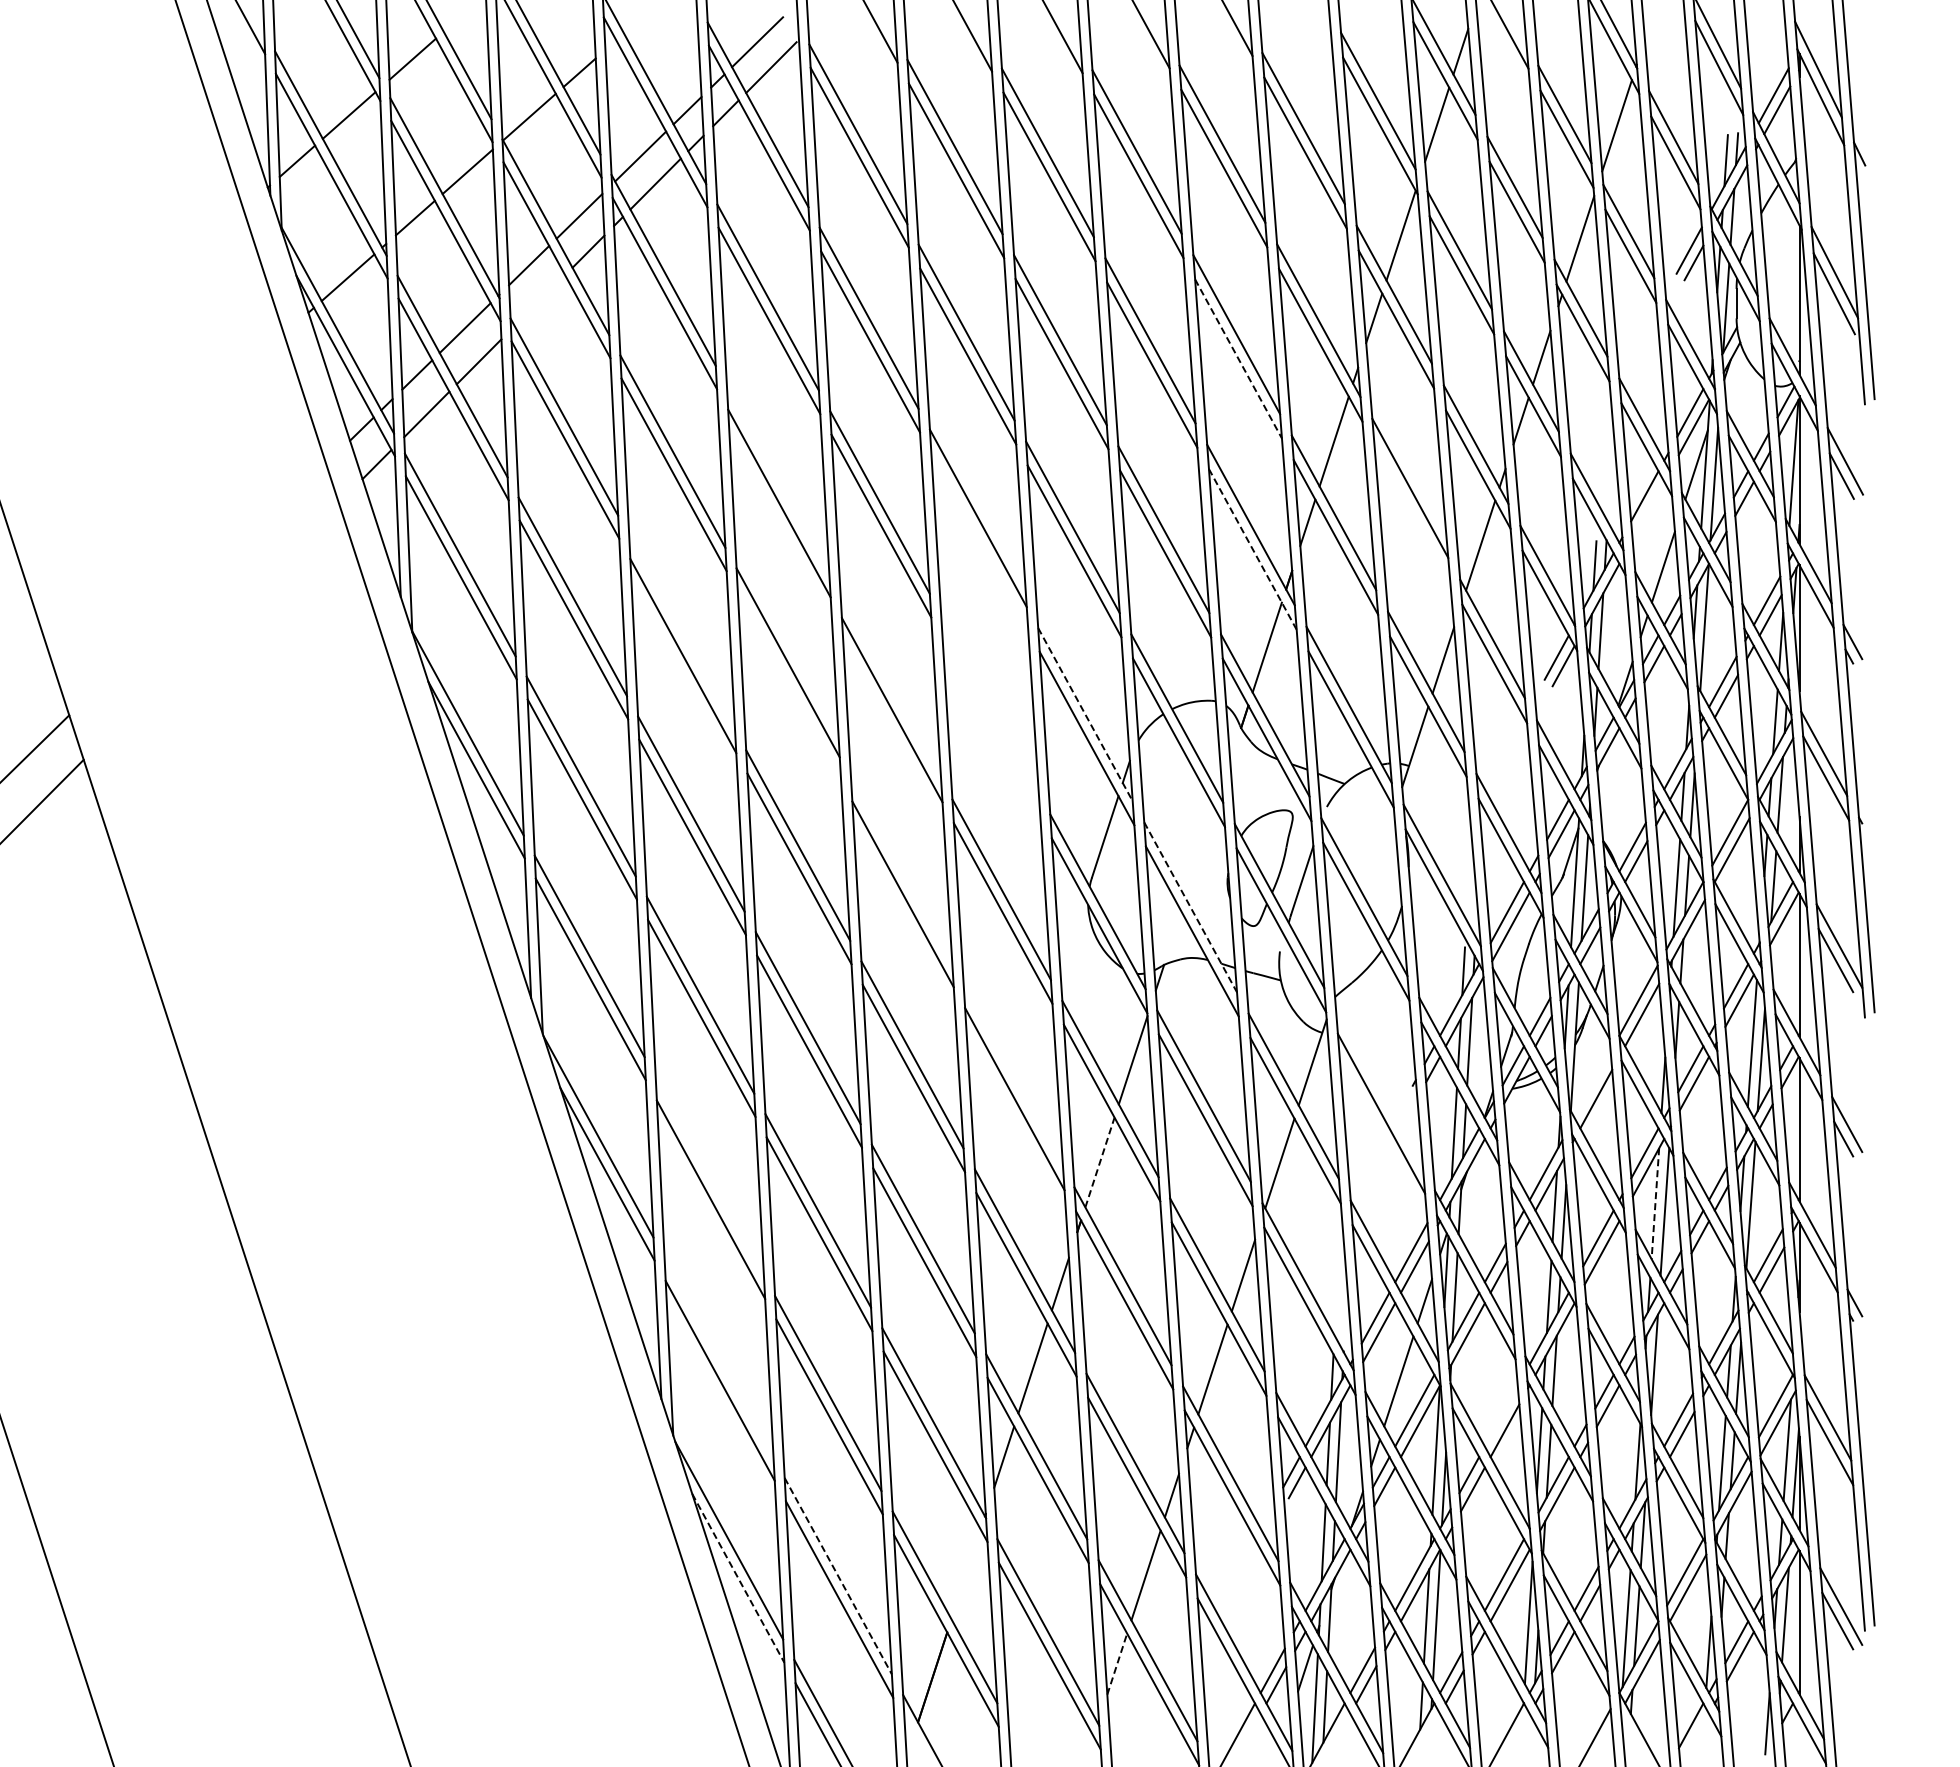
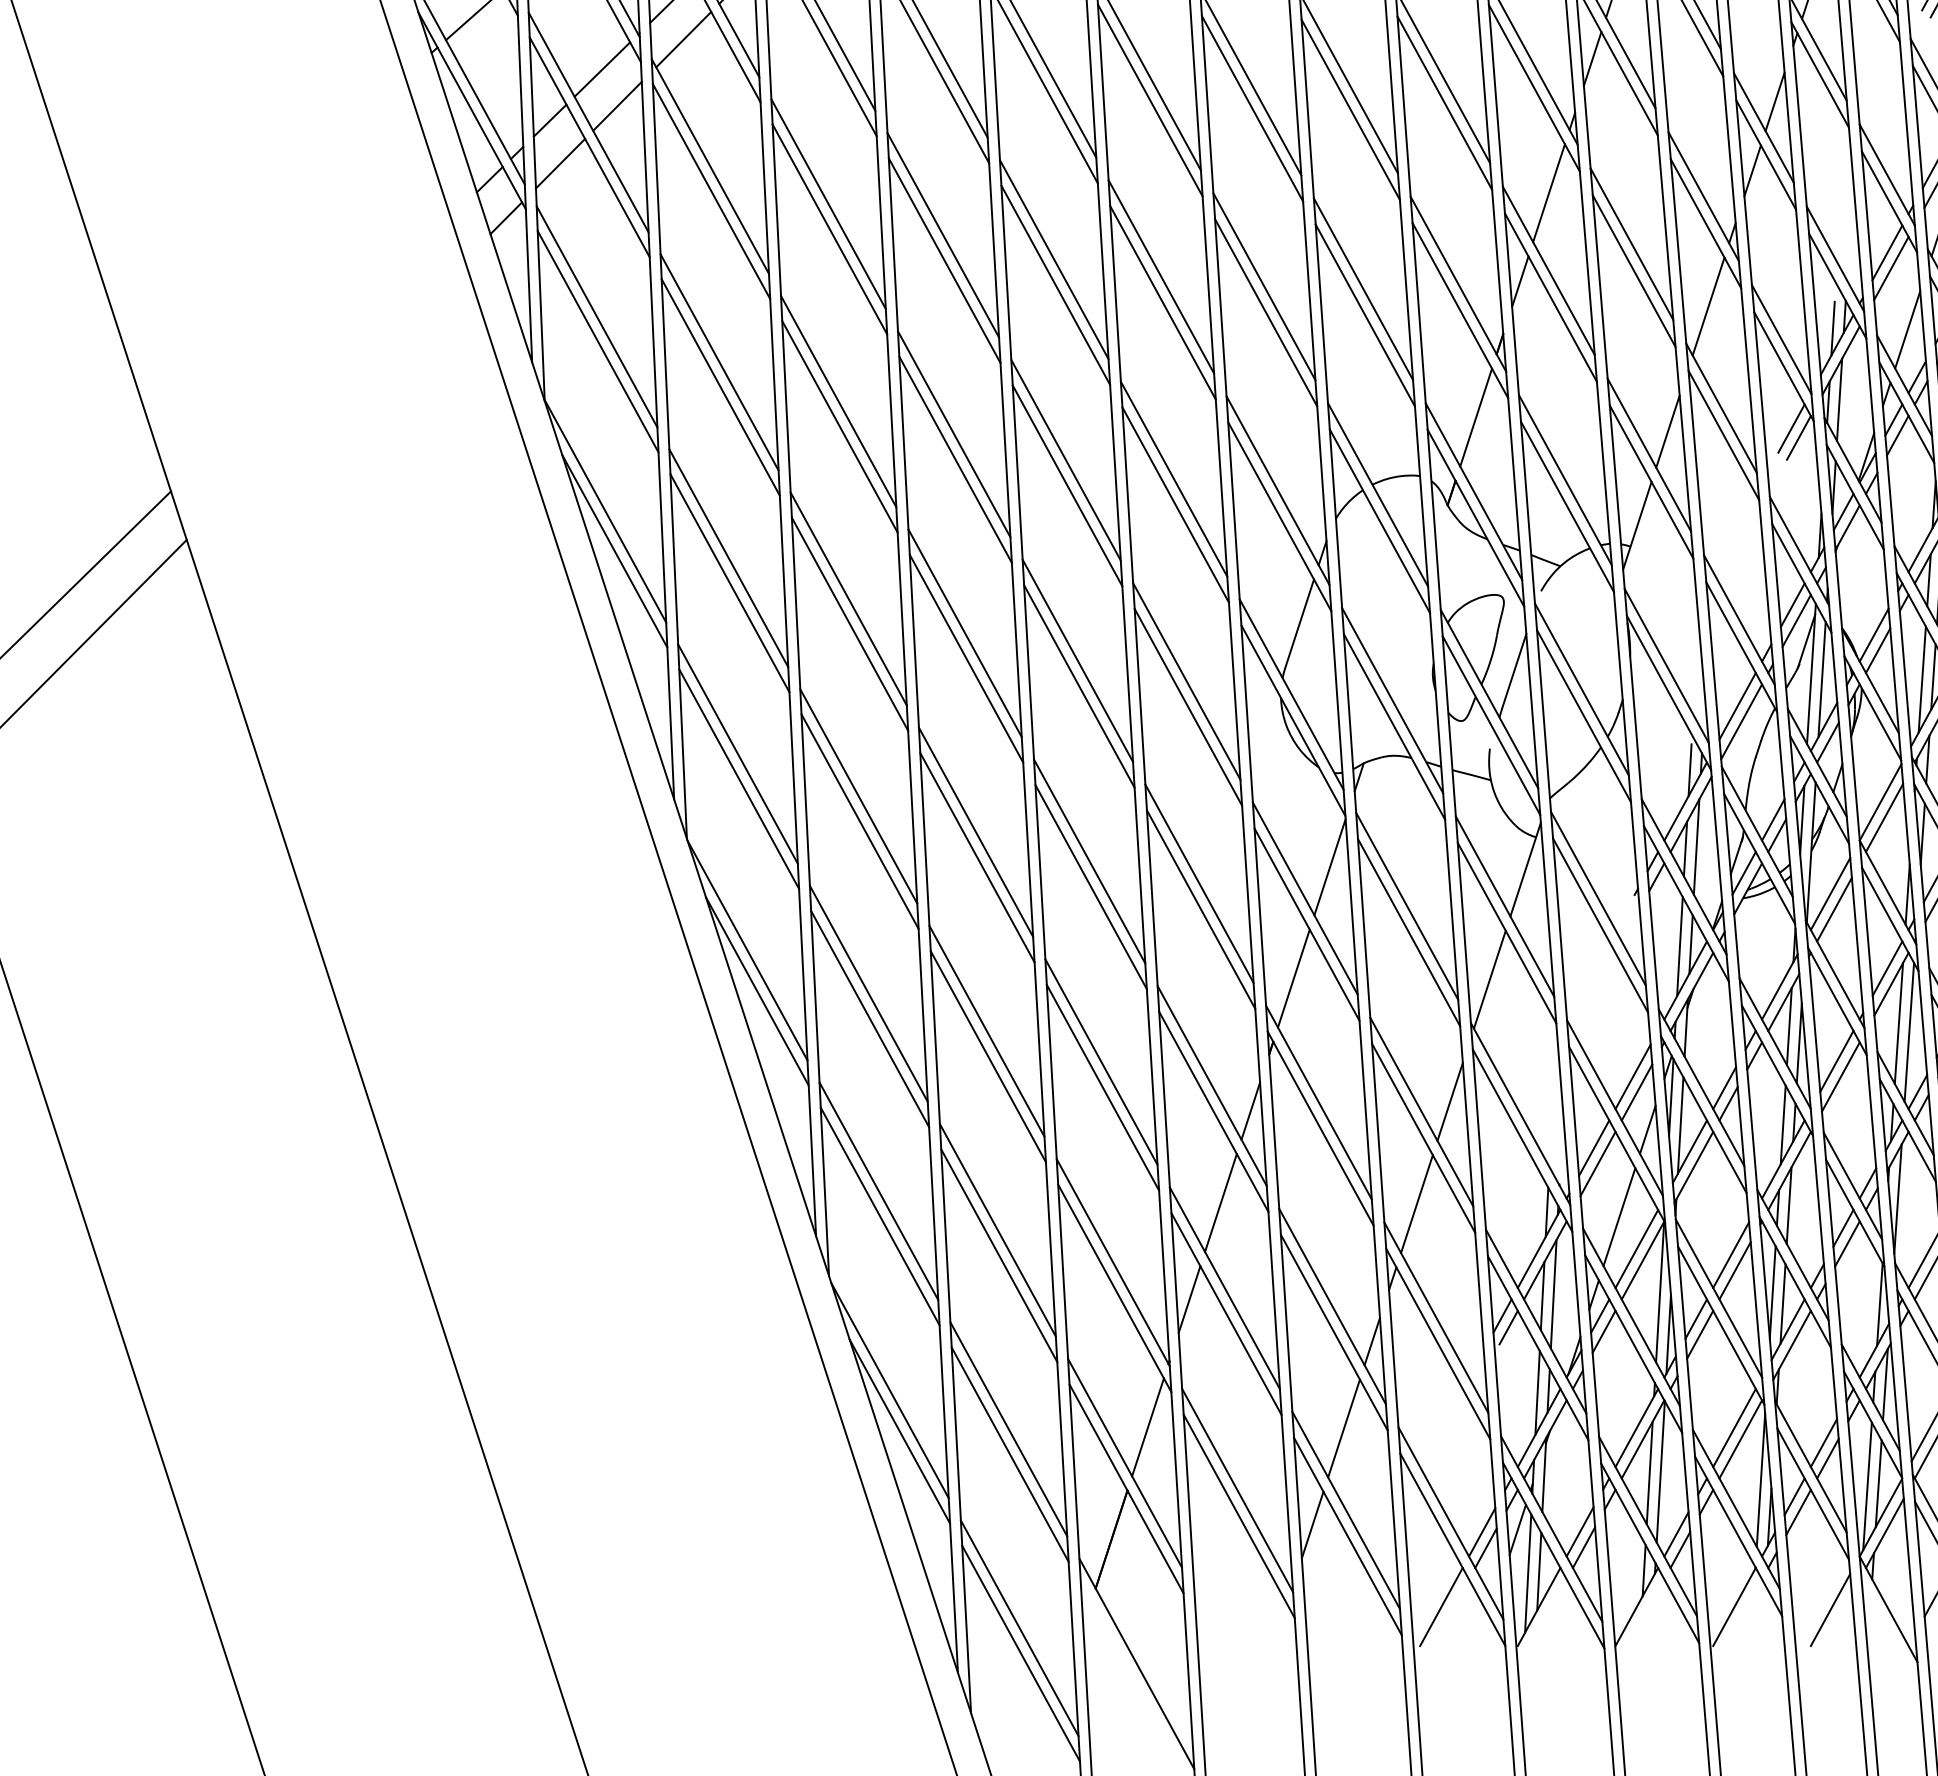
line: (539, 300) -> (683, 39), added
line: (1238, 358) -> (1444, 102), dashed -> solid
line: (777, 480) -> (942, 235), added
line: (1648, 510) -> (1891, 268), added
line: (1412, 512) -> (1634, 270), added
line: (979, 541) -> (1162, 302), added
line: (1252, 549) -> (1460, 310), dashed -> solid
line: (682, 632) -> (839, 401), added
line: (789, 685) -> (955, 458), added
line: (890, 686) -> (1065, 460), added
line: (989, 703) -> (1173, 478), added
line: (1085, 714) -> (1278, 490), dashed -> solid
line: (991, 727) -> (1175, 504), added
line: (901, 870) -> (1077, 660), added
line: (1190, 907) -> (1392, 700), dashed -> solid
line: (1013, 1075) -> (1199, 883), added
line: (1592, 1084) -> (1830, 893), added
line: (1379, 1089) -> (1598, 899), added
line: (1100, 1162) -> (1294, 978), dashed -> solid
line: (709, 1176) -> (868, 993), added
line: (1655, 1203) -> (1899, 1023), dashed -> solid
line: (718, 1357) -> (878, 1191), added
line: (1500, 1416) -> (1730, 1255), added
line: (965, 1574) -> (1147, 1427), added
line: (838, 1576) -> (1009, 1429), dashed -> solid
line: (738, 1578) -> (900, 1431), dashed -> solid
line: (1117, 1663) -> (1312, 1524), dashed -> solid

